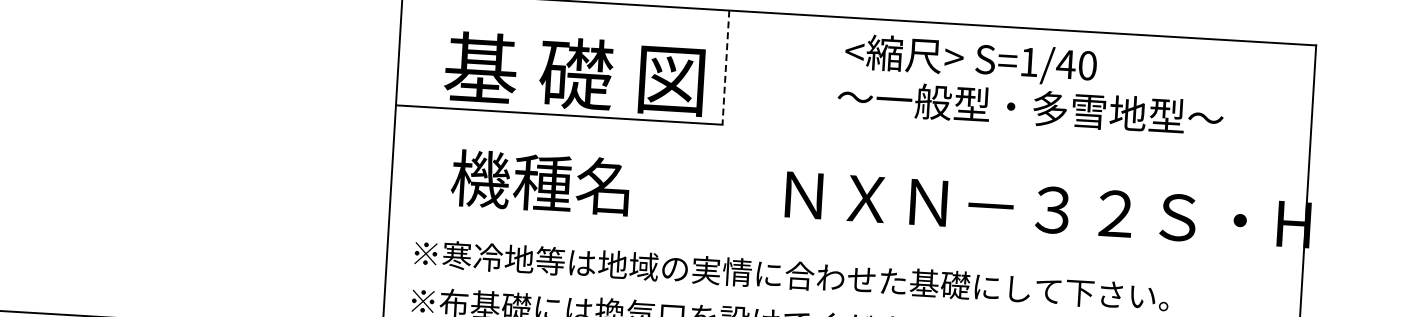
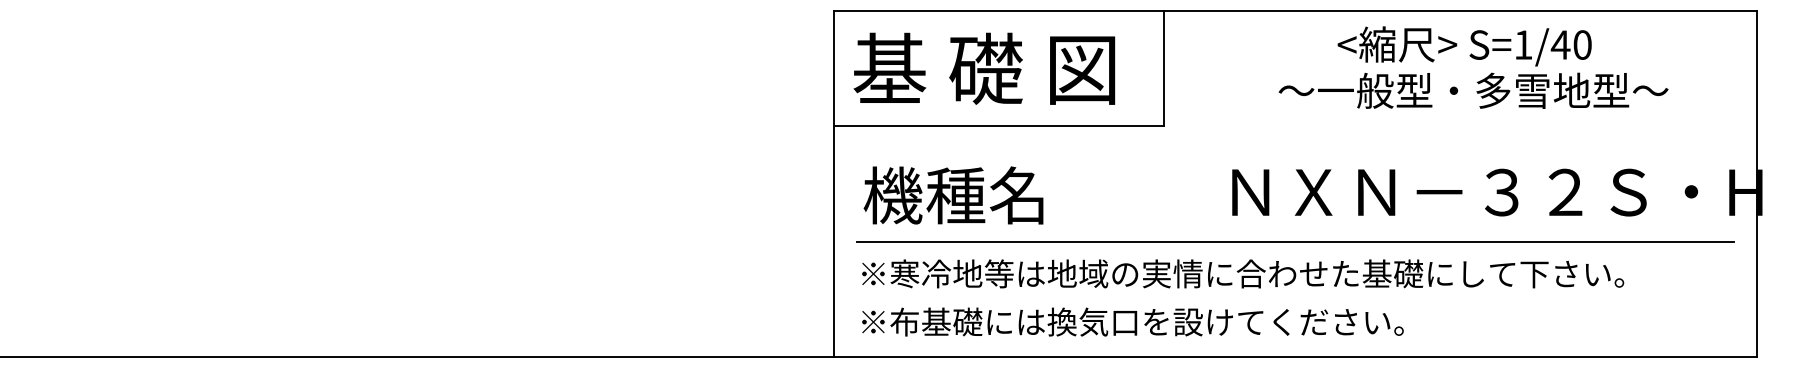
text: (970, 60) -> (1464, 46), moved
line: (726, 67) -> (1164, 68), dashed -> solid
text: (574, 73) -> (984, 68), moved
text: (540, 182) -> (953, 195), moved
line: (845, 246) -> (1295, 241), added

